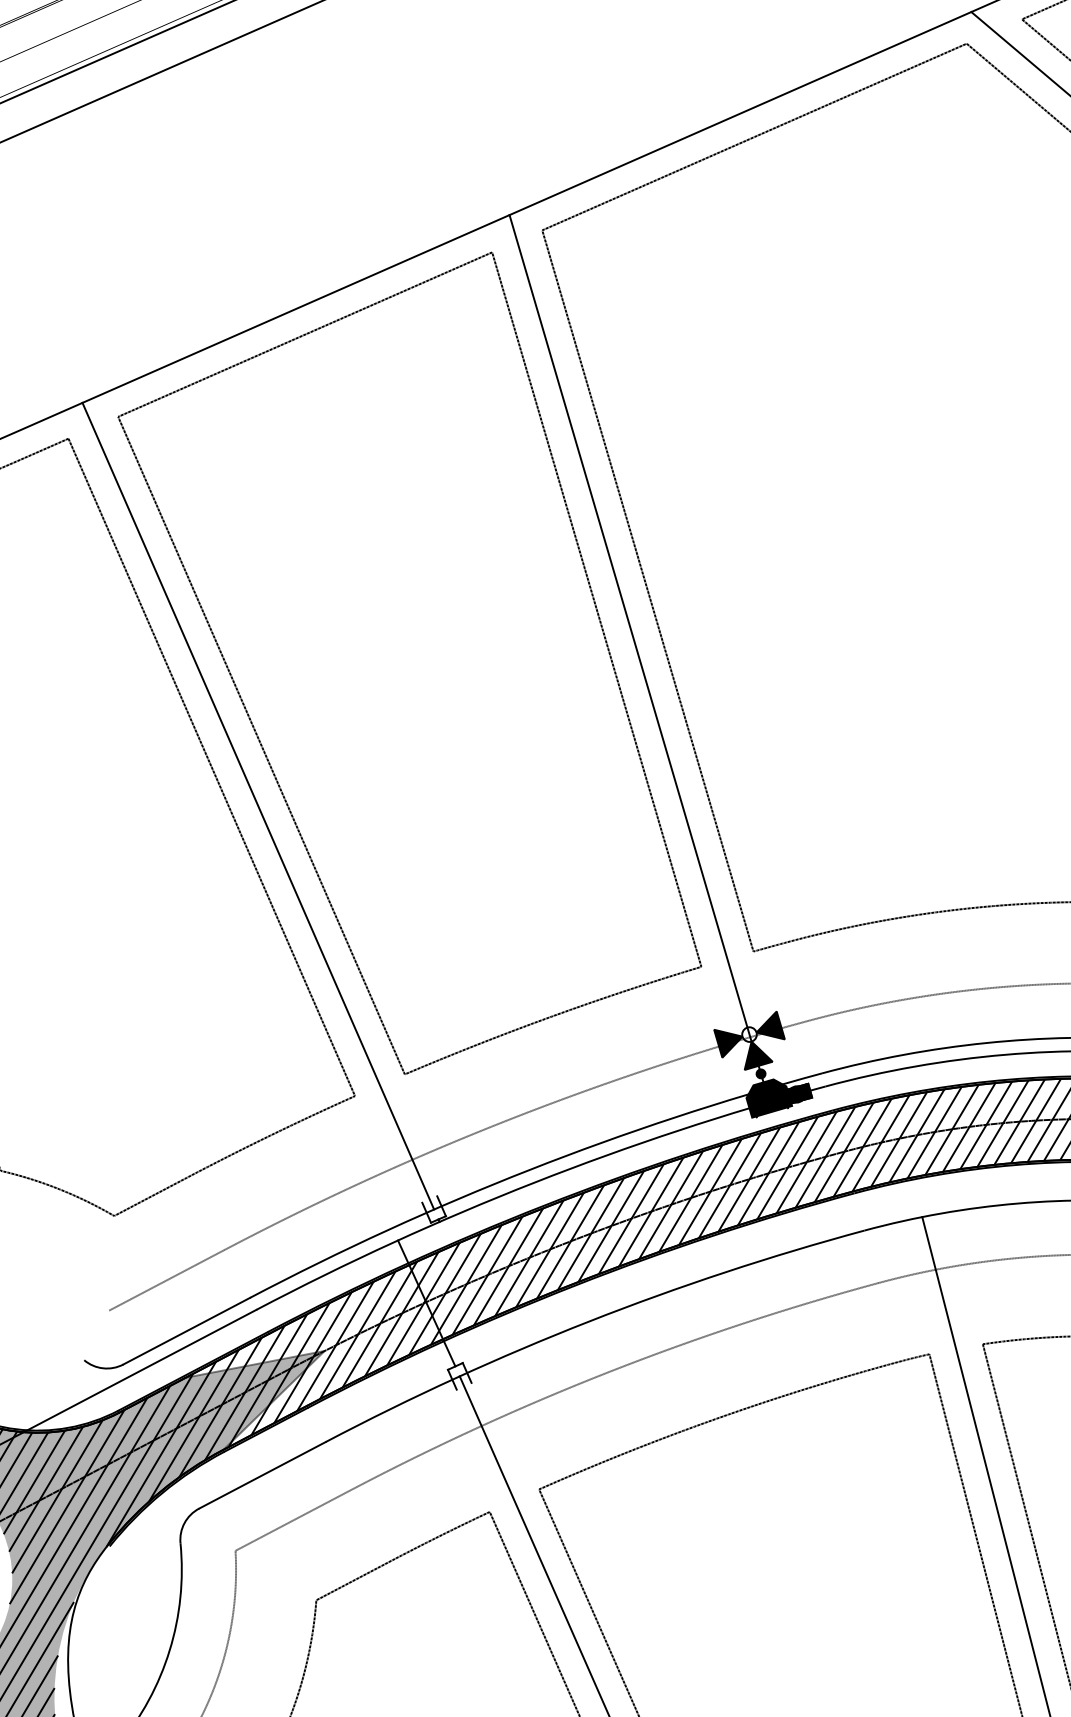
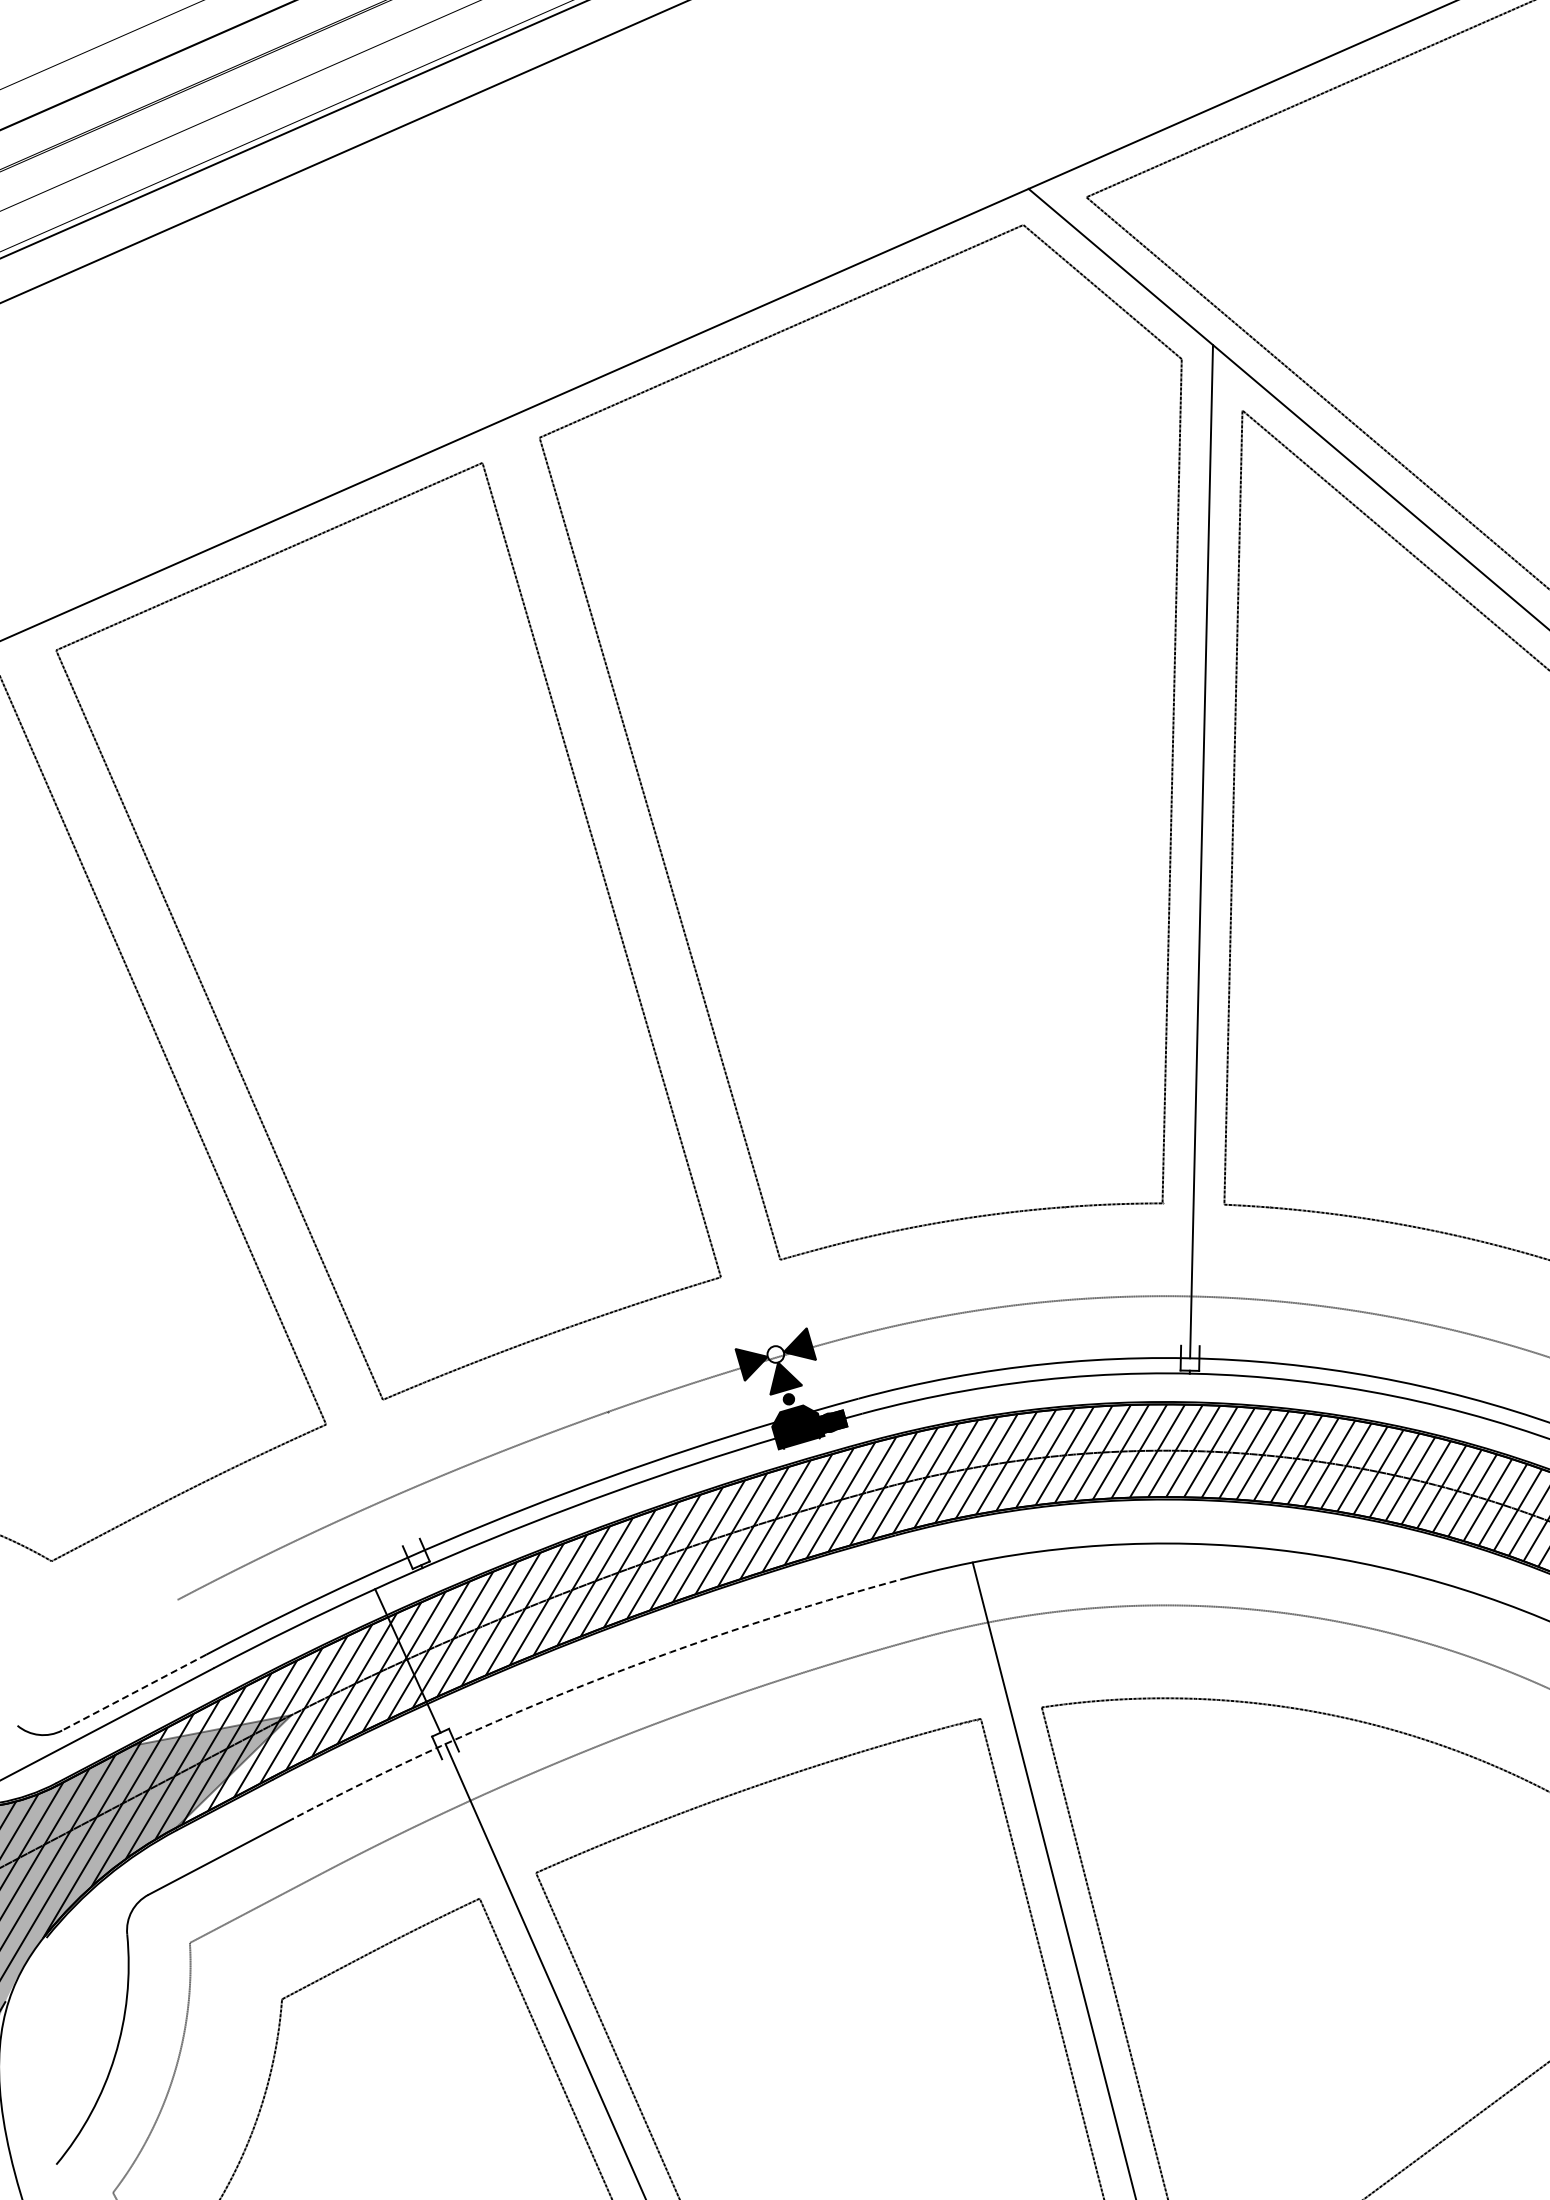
line: (637, 652) -> (648, 918), removed
line: (257, 805) -> (215, 1093), removed
line: (166, 1280) -> (111, 1634), removed
arc: (589, 1321) -> (593, 1681), solid -> dashed
line: (186, 1331) -> (133, 1692), solid -> dashed

